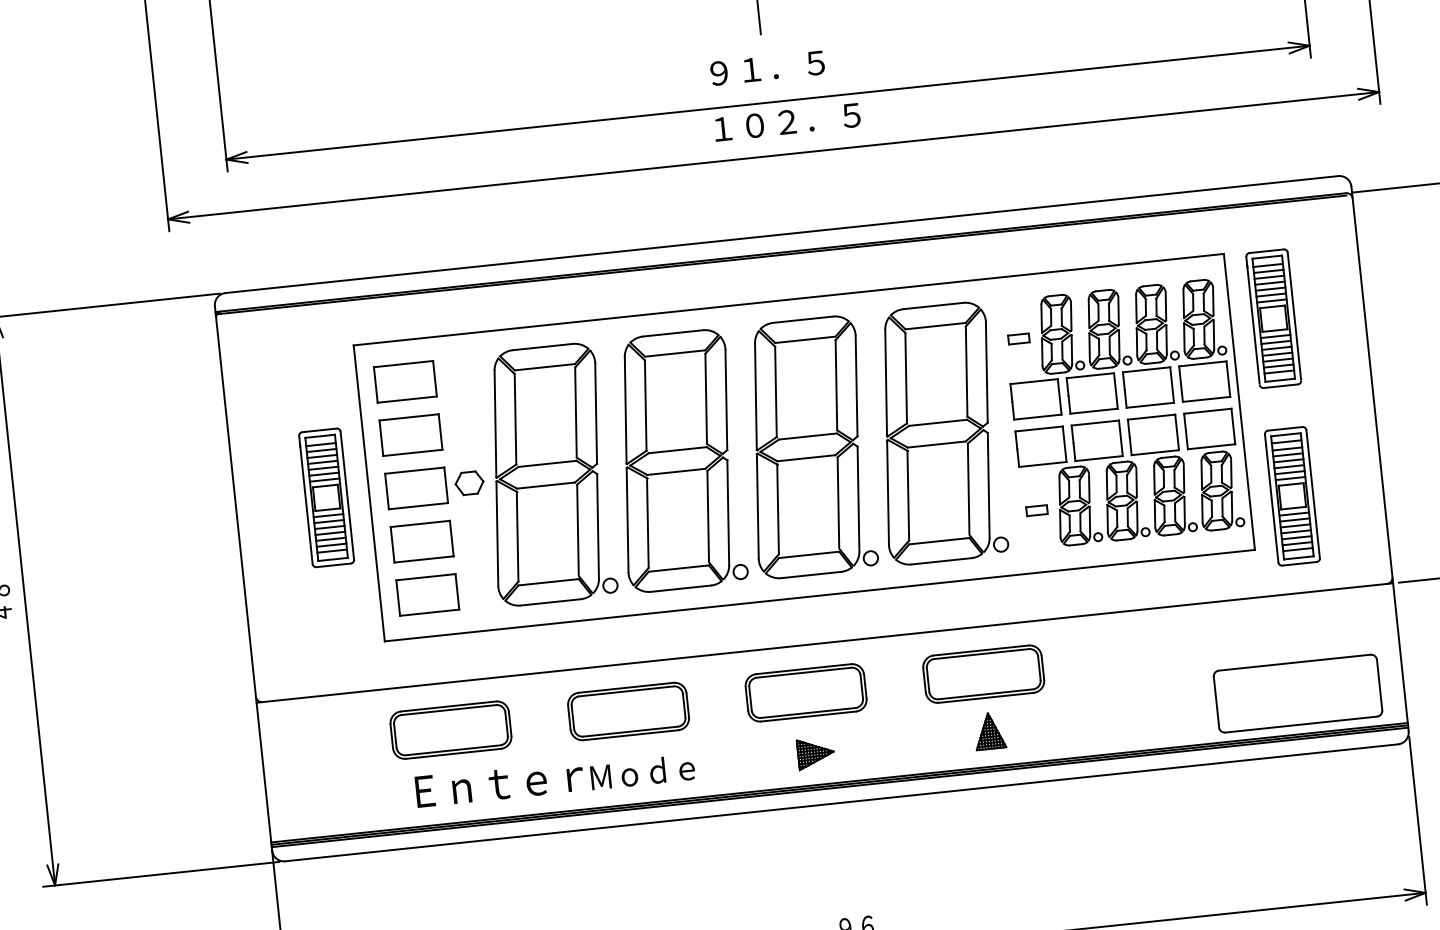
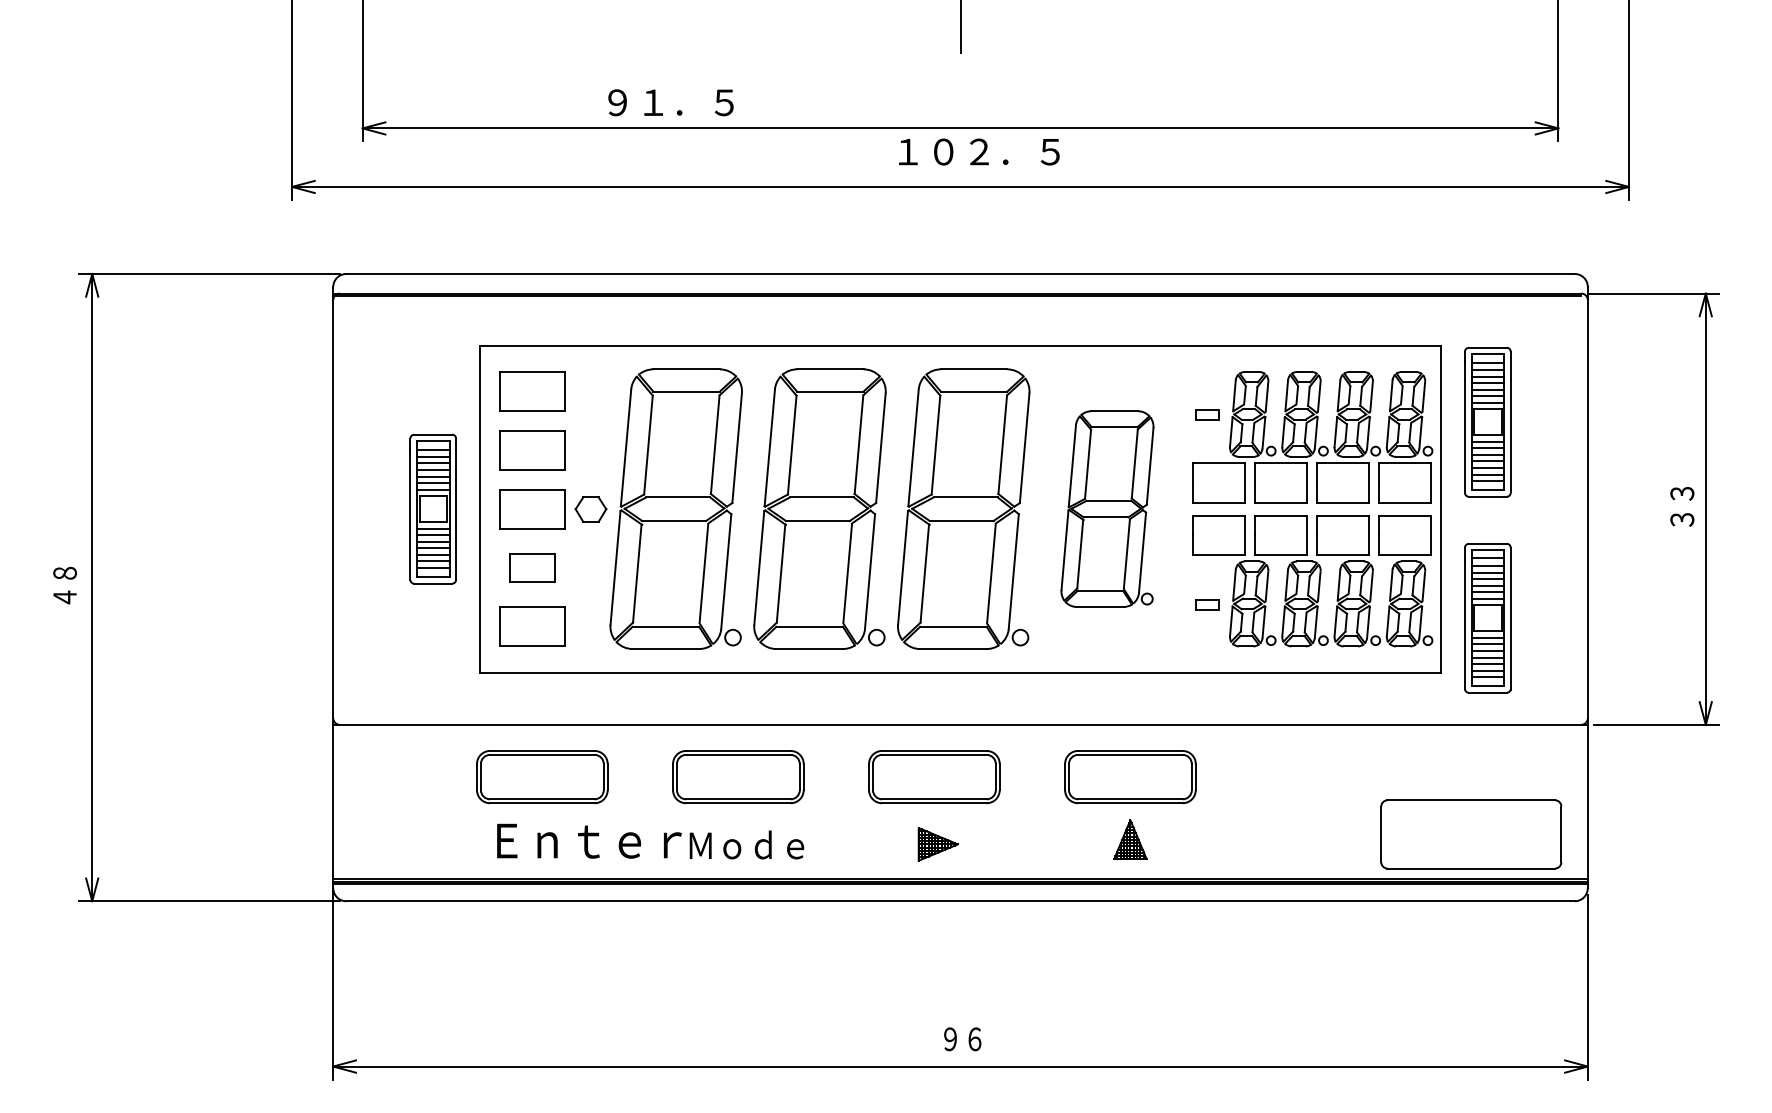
text: (767, 68) -> (670, 102), moved
part: (937, 433) -> (1107, 508), size x0.7
part: (422, 541) -> (532, 567), size x0.7

